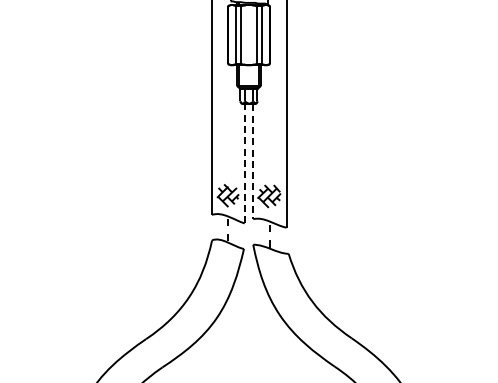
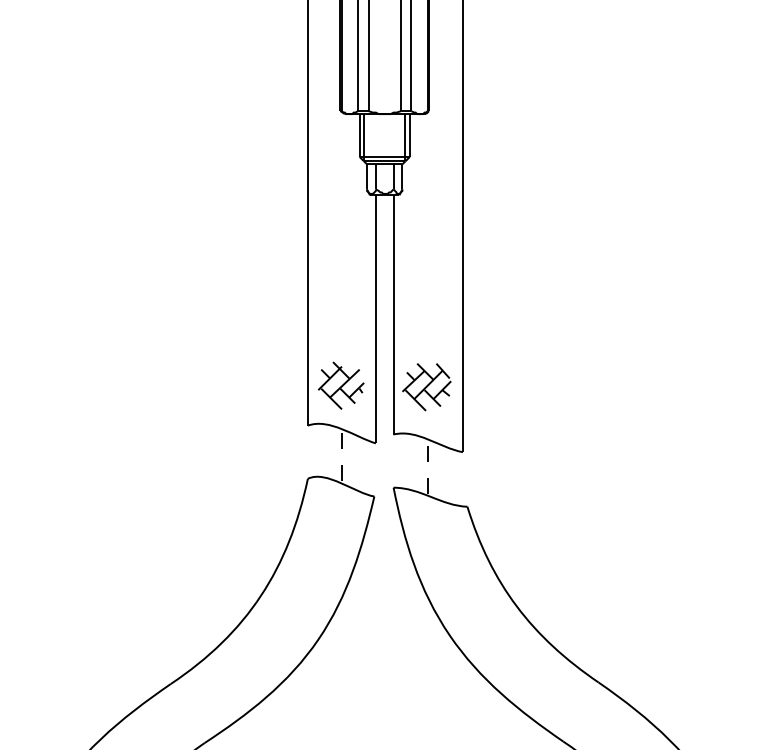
line: (253, 162) -> (394, 316), dashed -> solid
line: (244, 163) -> (375, 318), dashed -> solid

